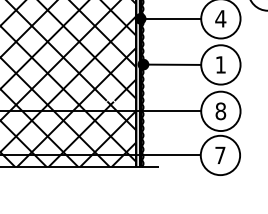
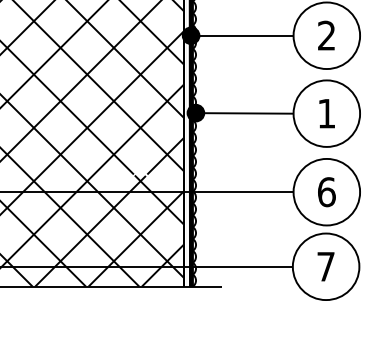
text: (220, 18) -> (326, 35), 4 -> 2
text: (220, 111) -> (326, 192), 8 -> 6

